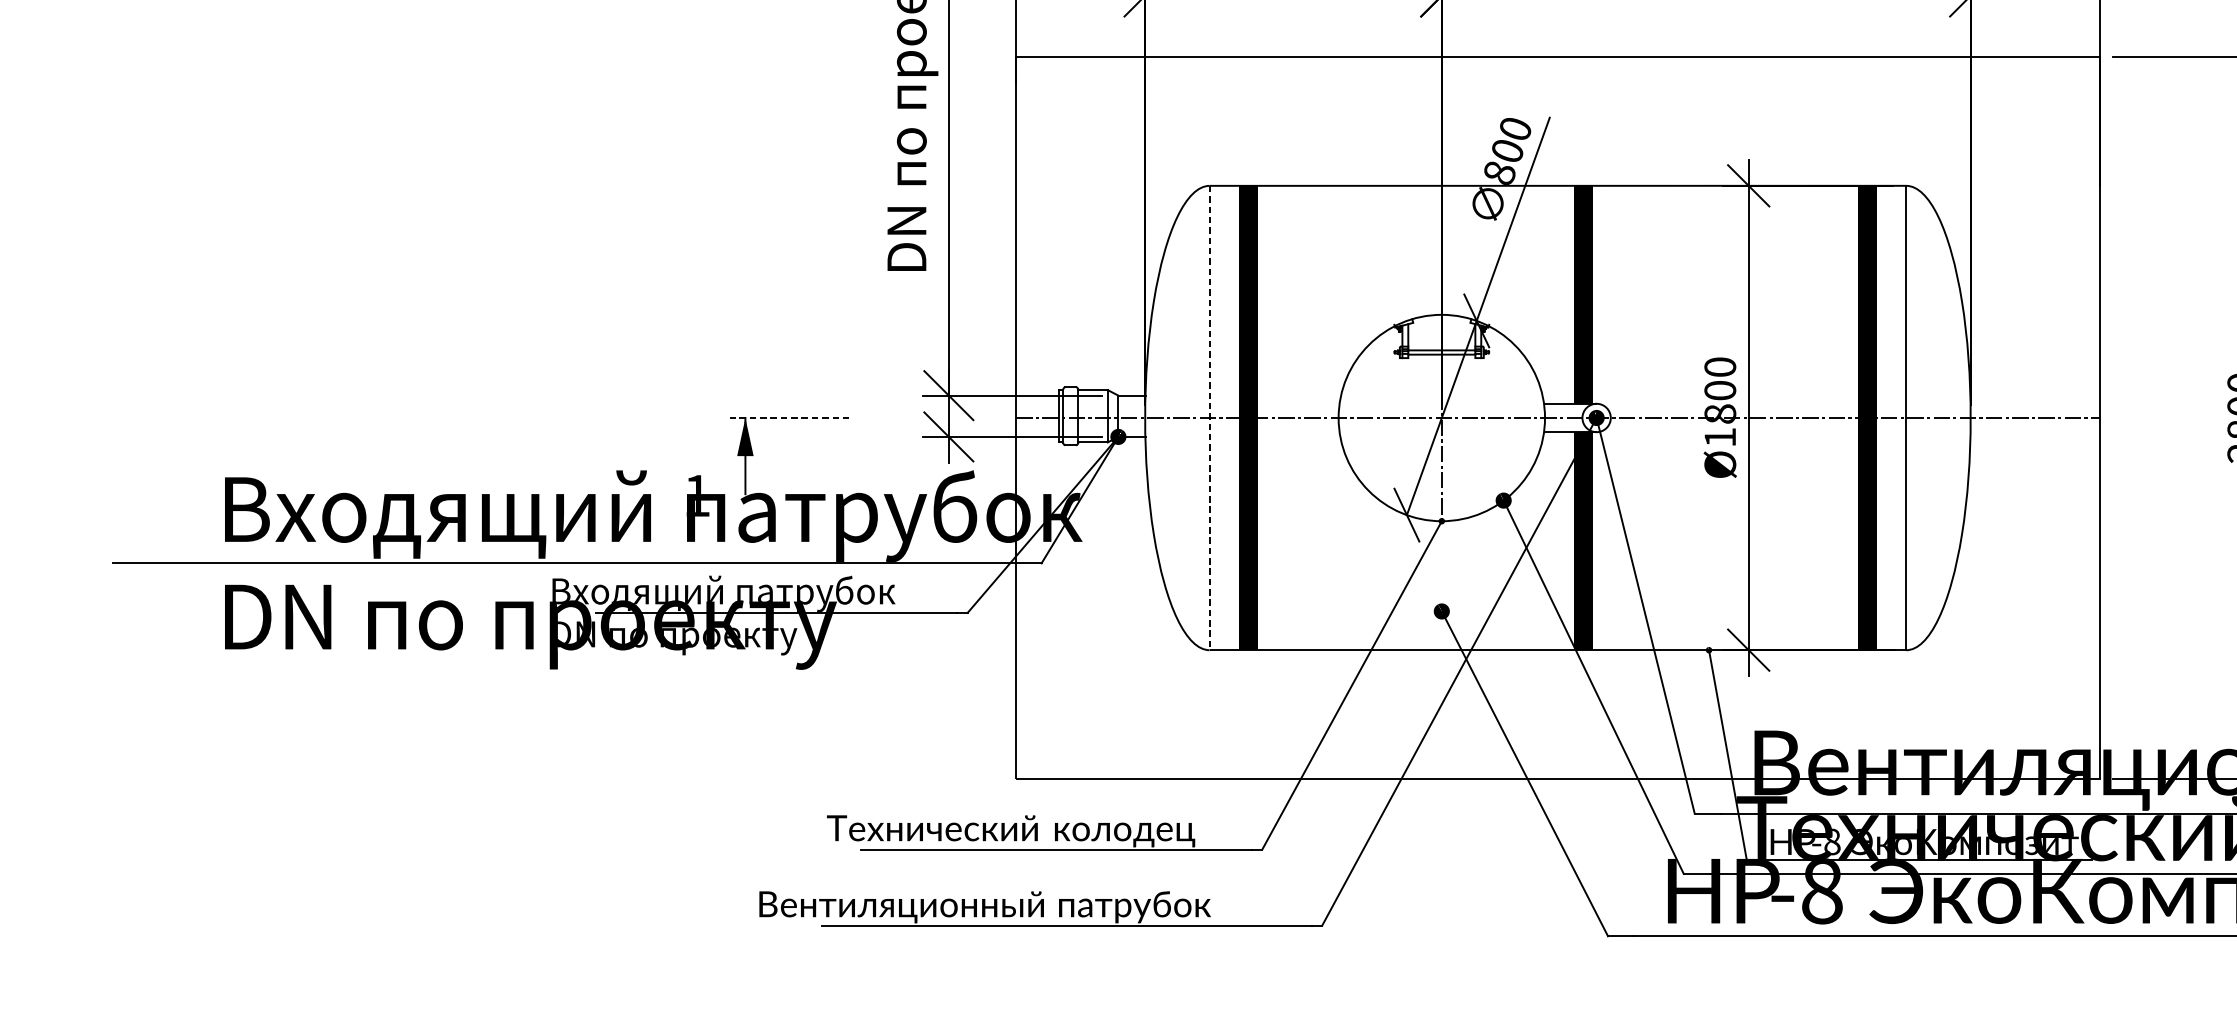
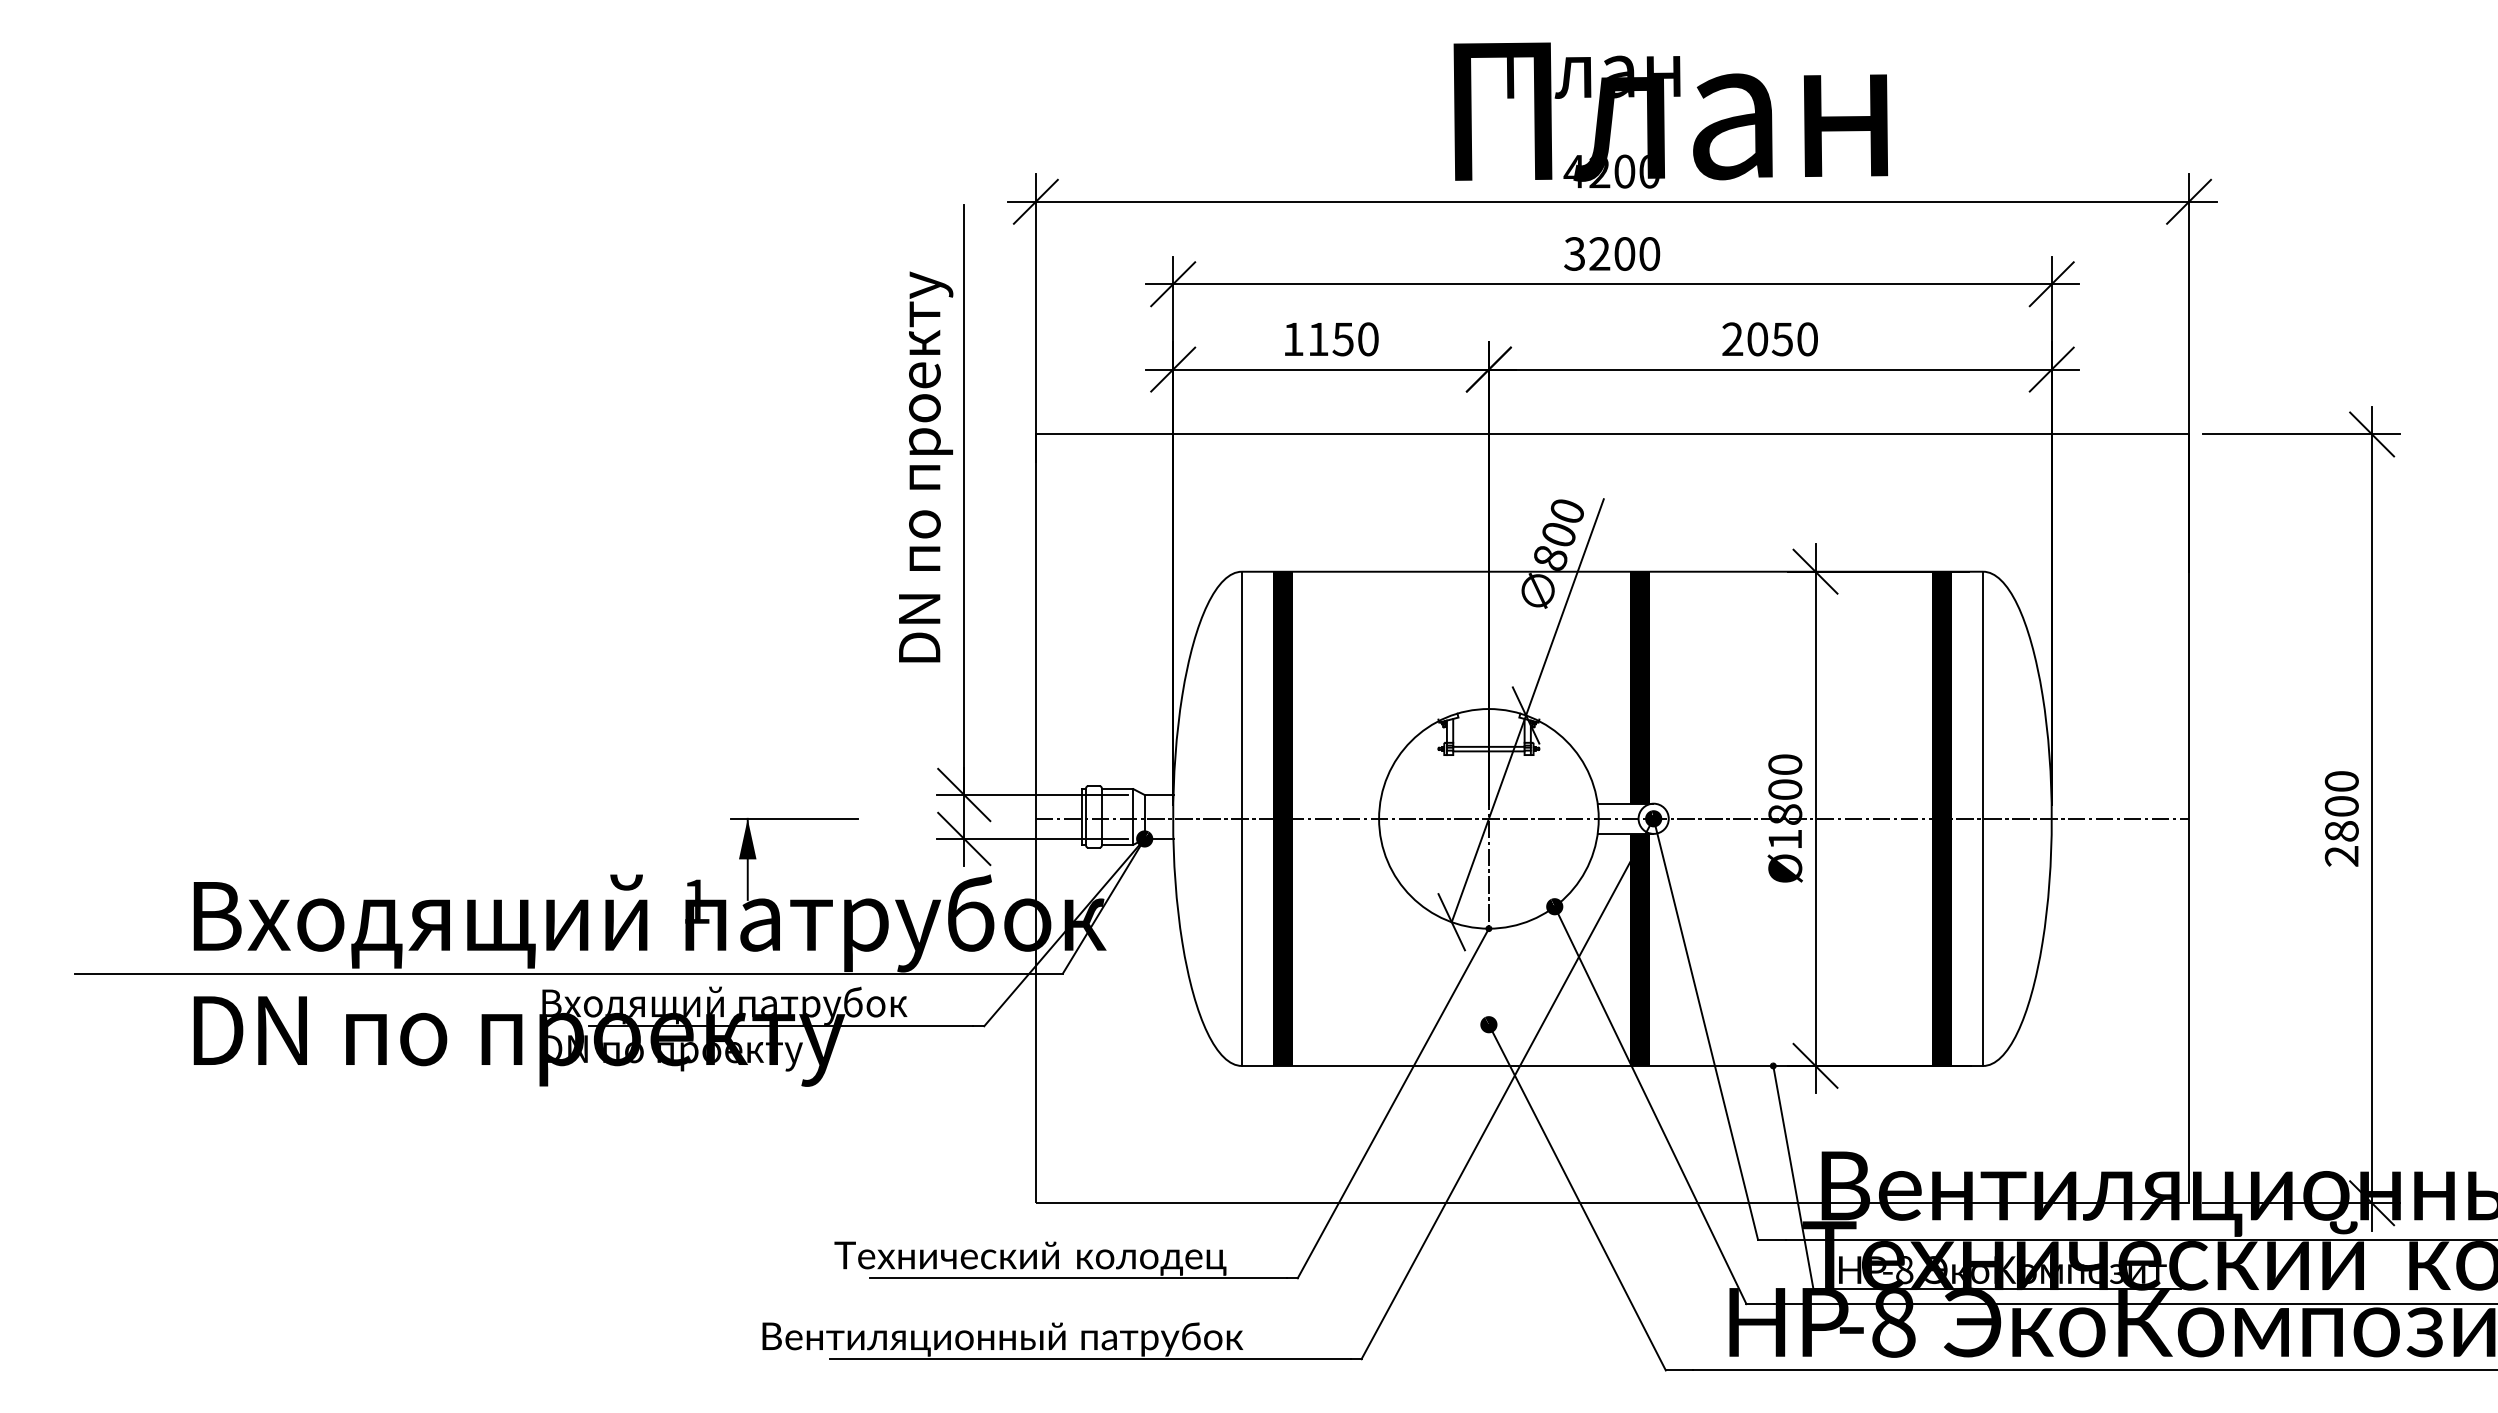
line: (789, 417) -> (794, 818), dashed -> solid
line: (1209, 418) -> (1241, 819), dashed -> solid

